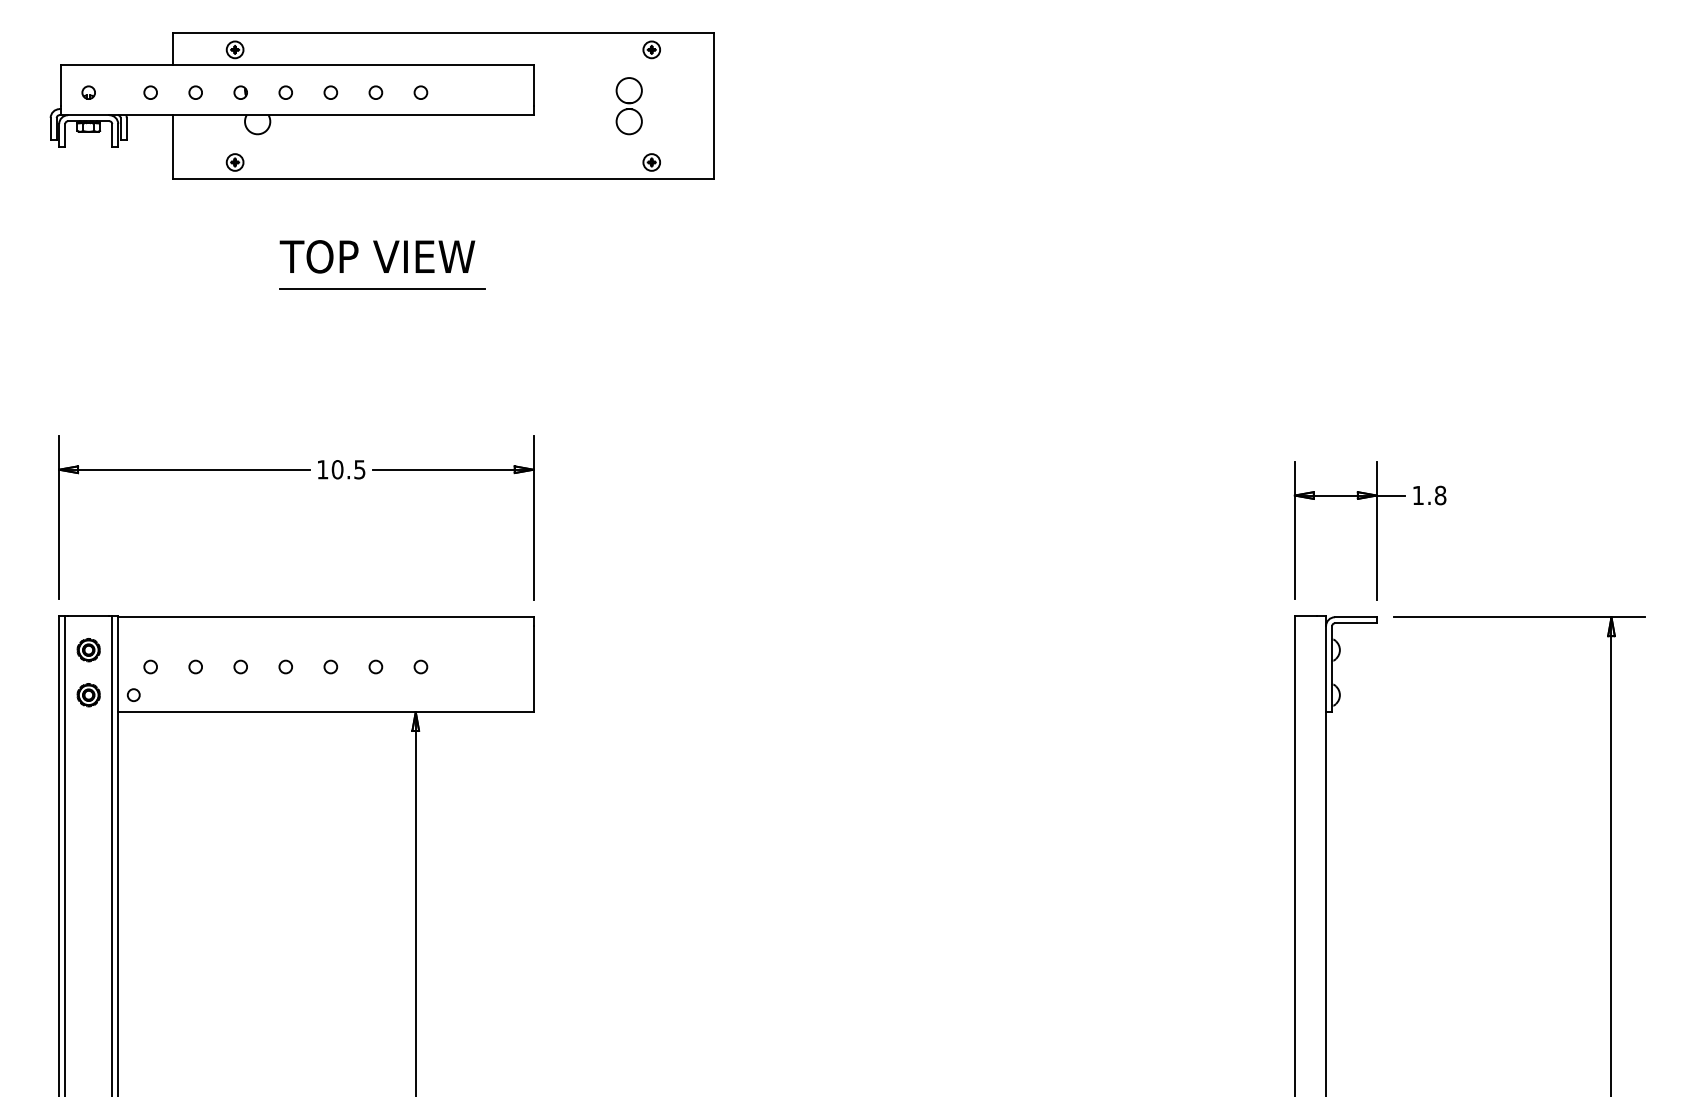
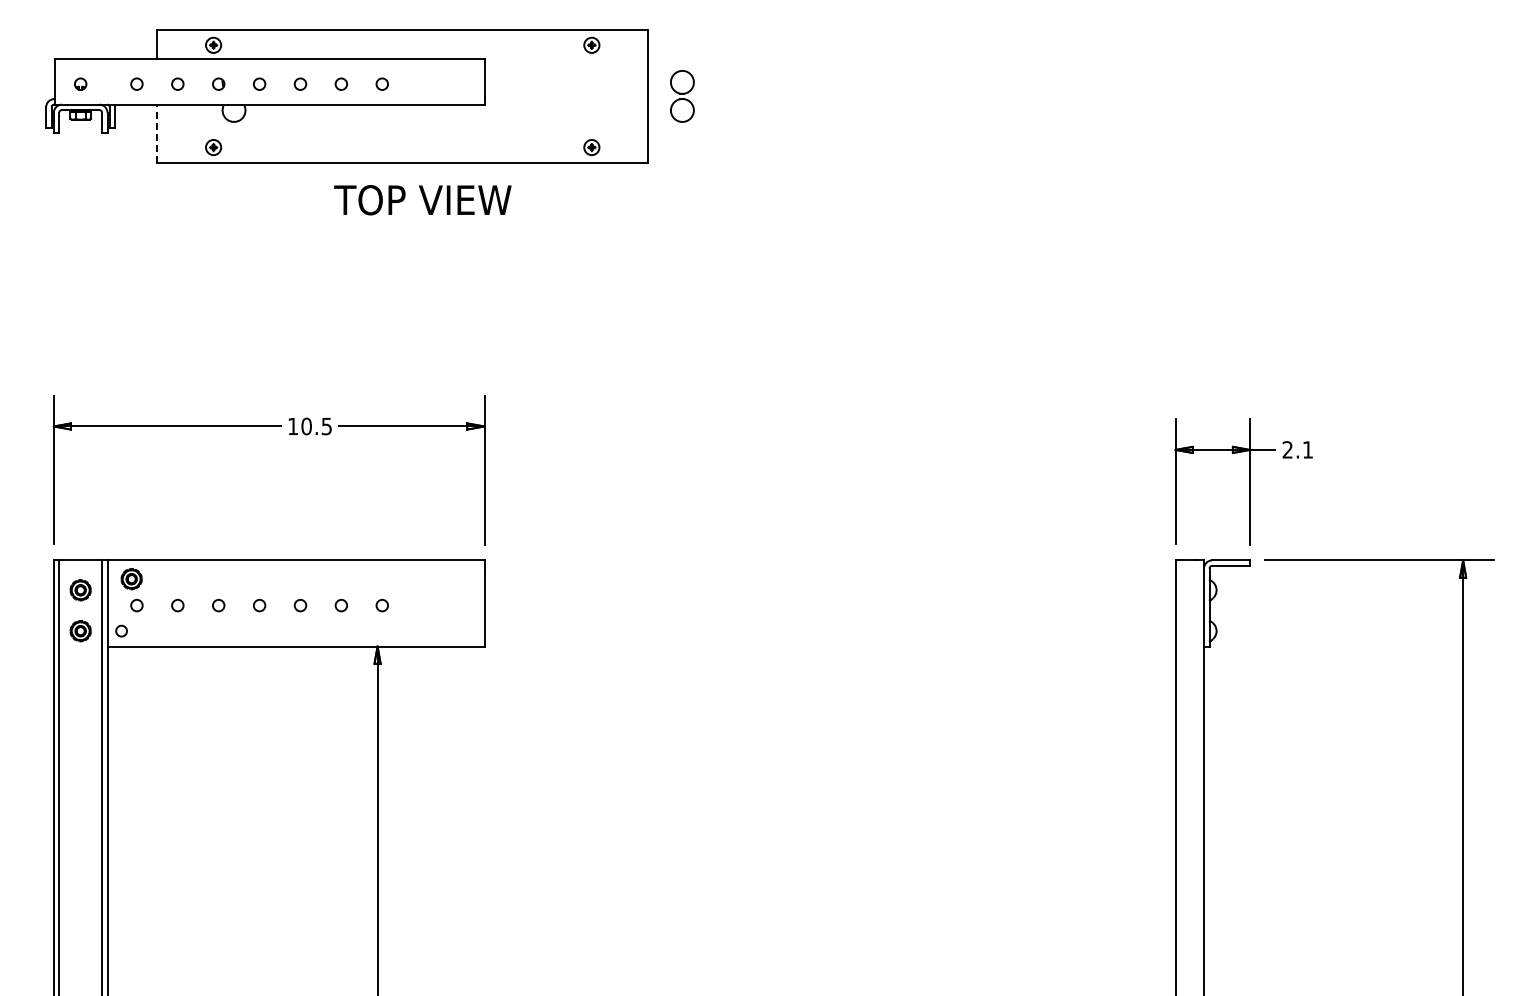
part: (629, 106) -> (682, 96), moved
line: (173, 147) -> (157, 133), solid -> dashed
text: (377, 257) -> (422, 200), moved
line: (382, 289) -> (347, 262), removed
text: (1429, 495) -> (1297, 449), 1.8 -> 2.1
part: (144, 638) -> (131, 579), added

